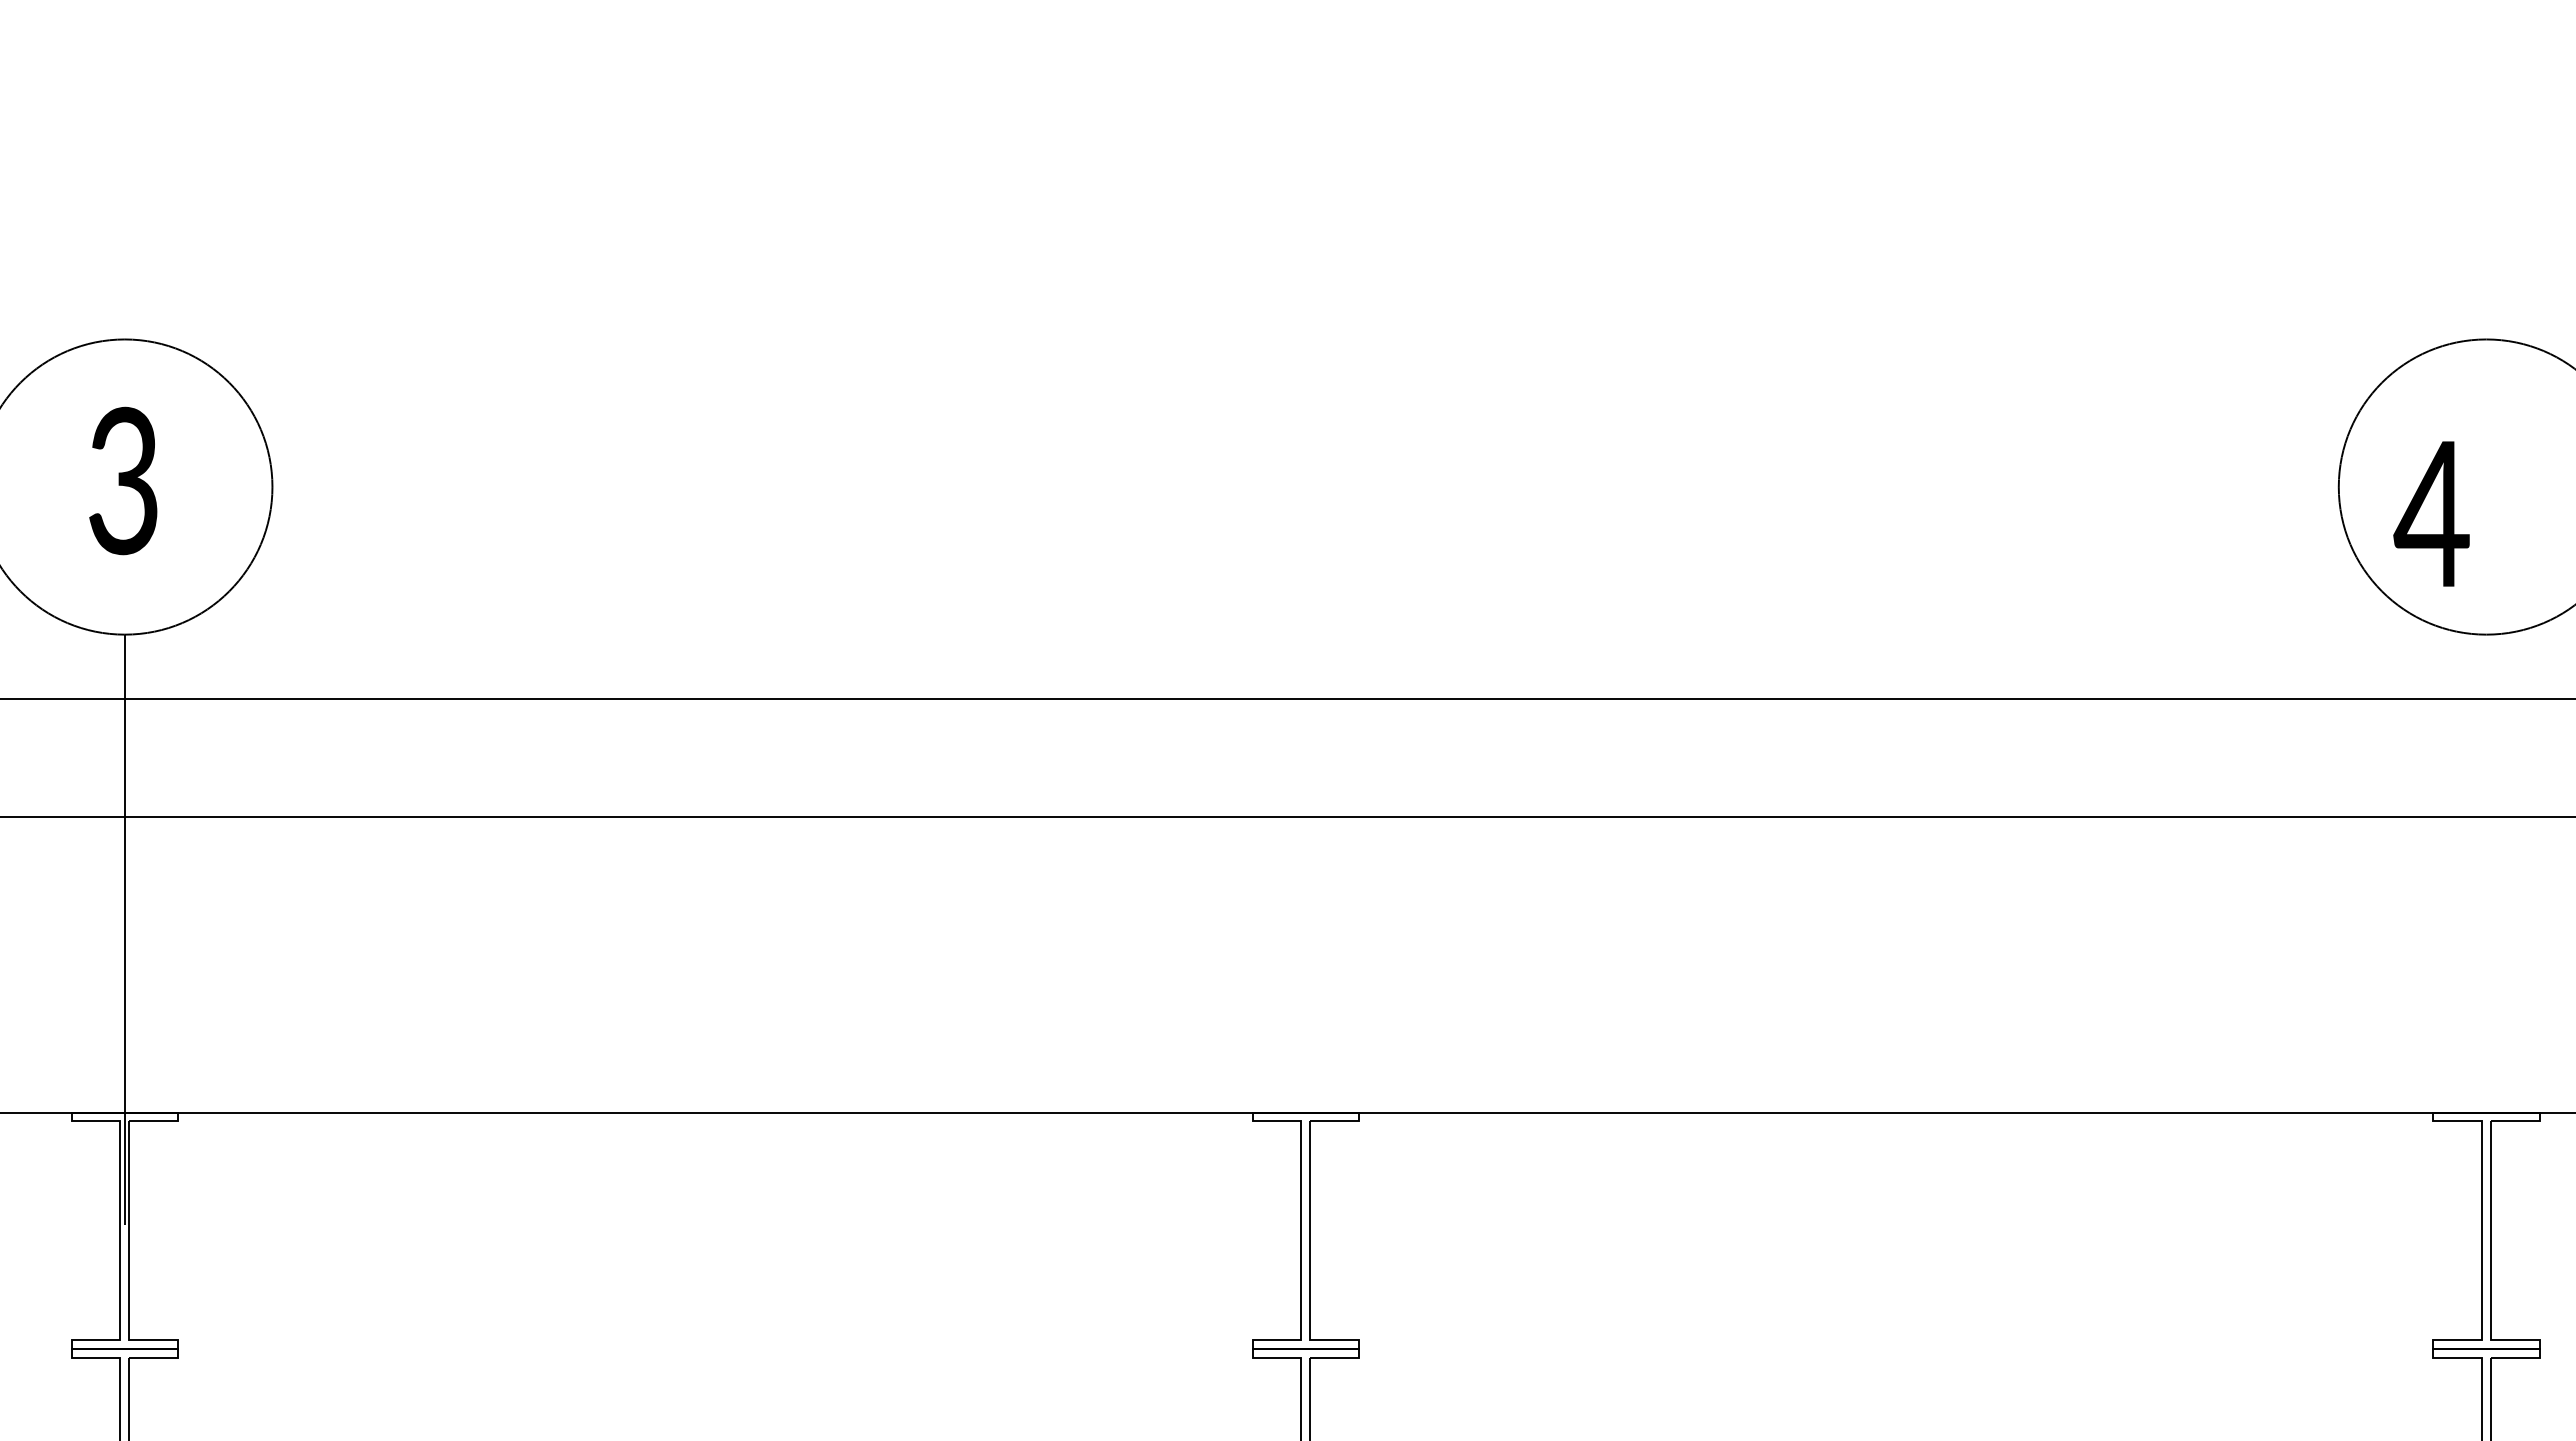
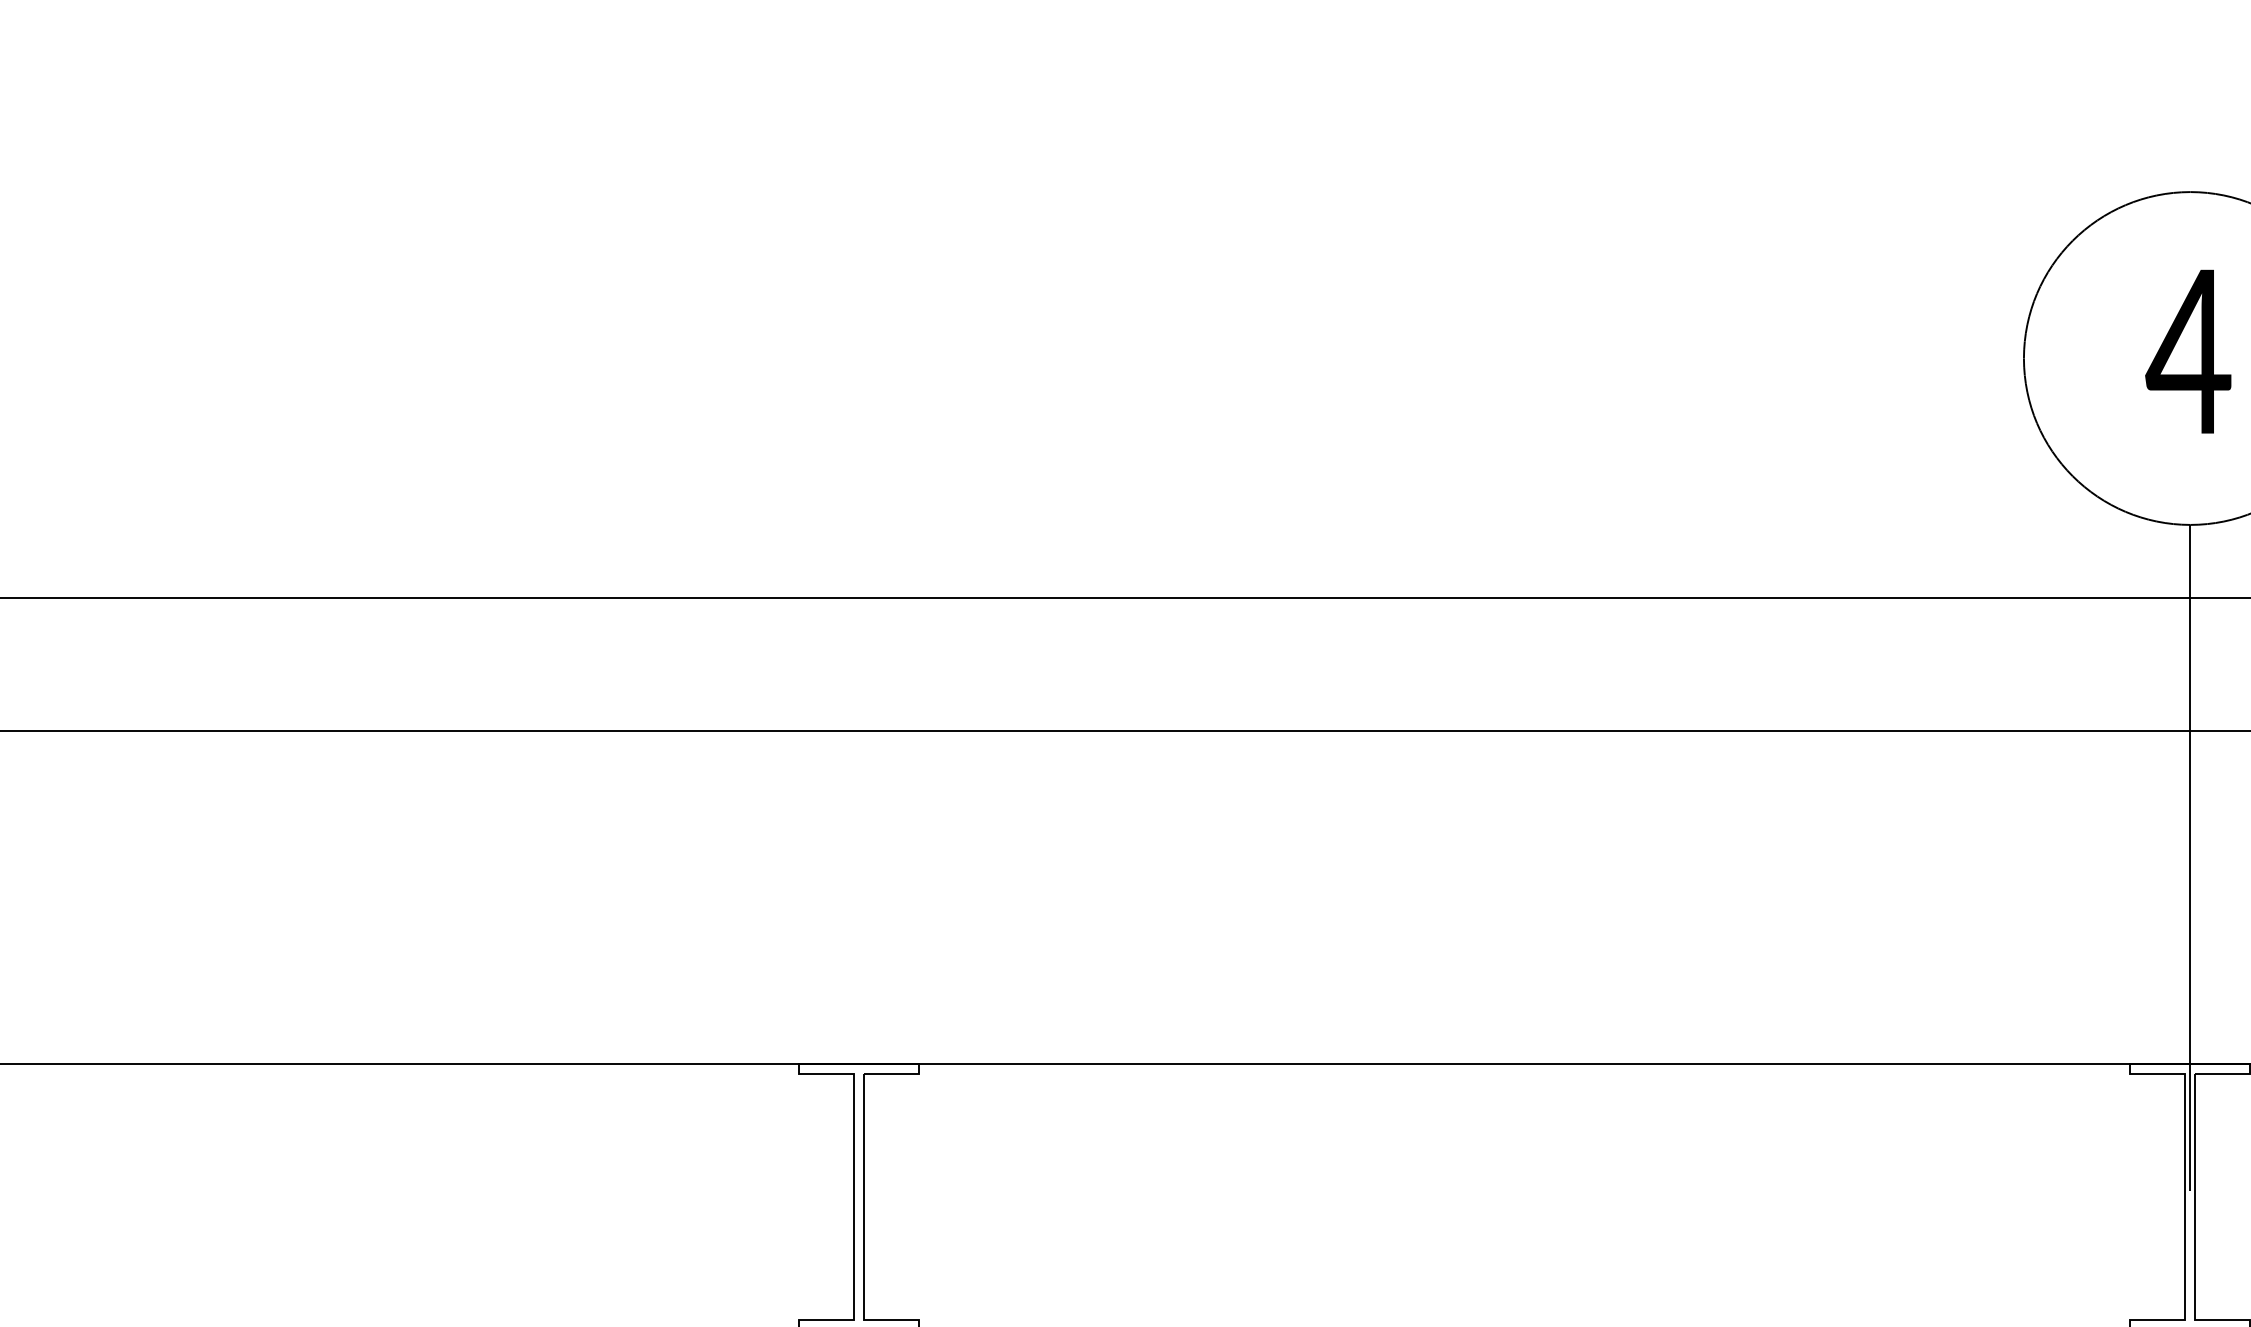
text: (2431, 513) -> (2188, 351), moved
line: (2486, 929) -> (2190, 857), added

